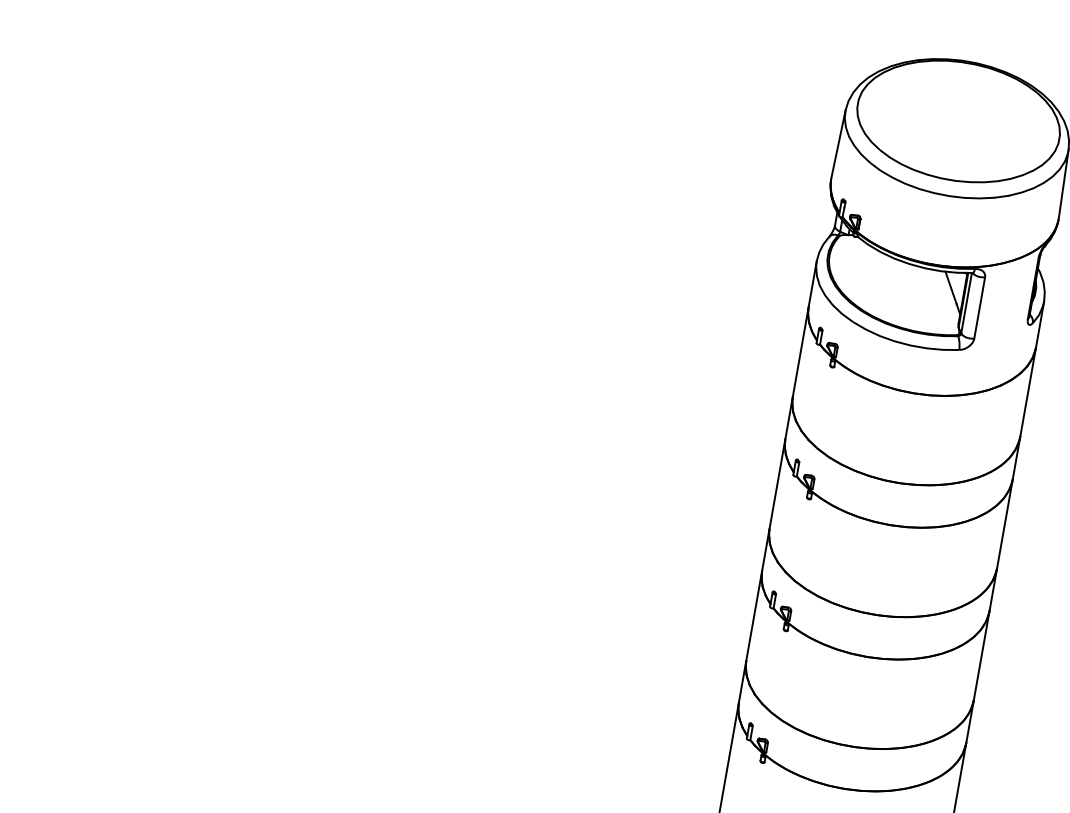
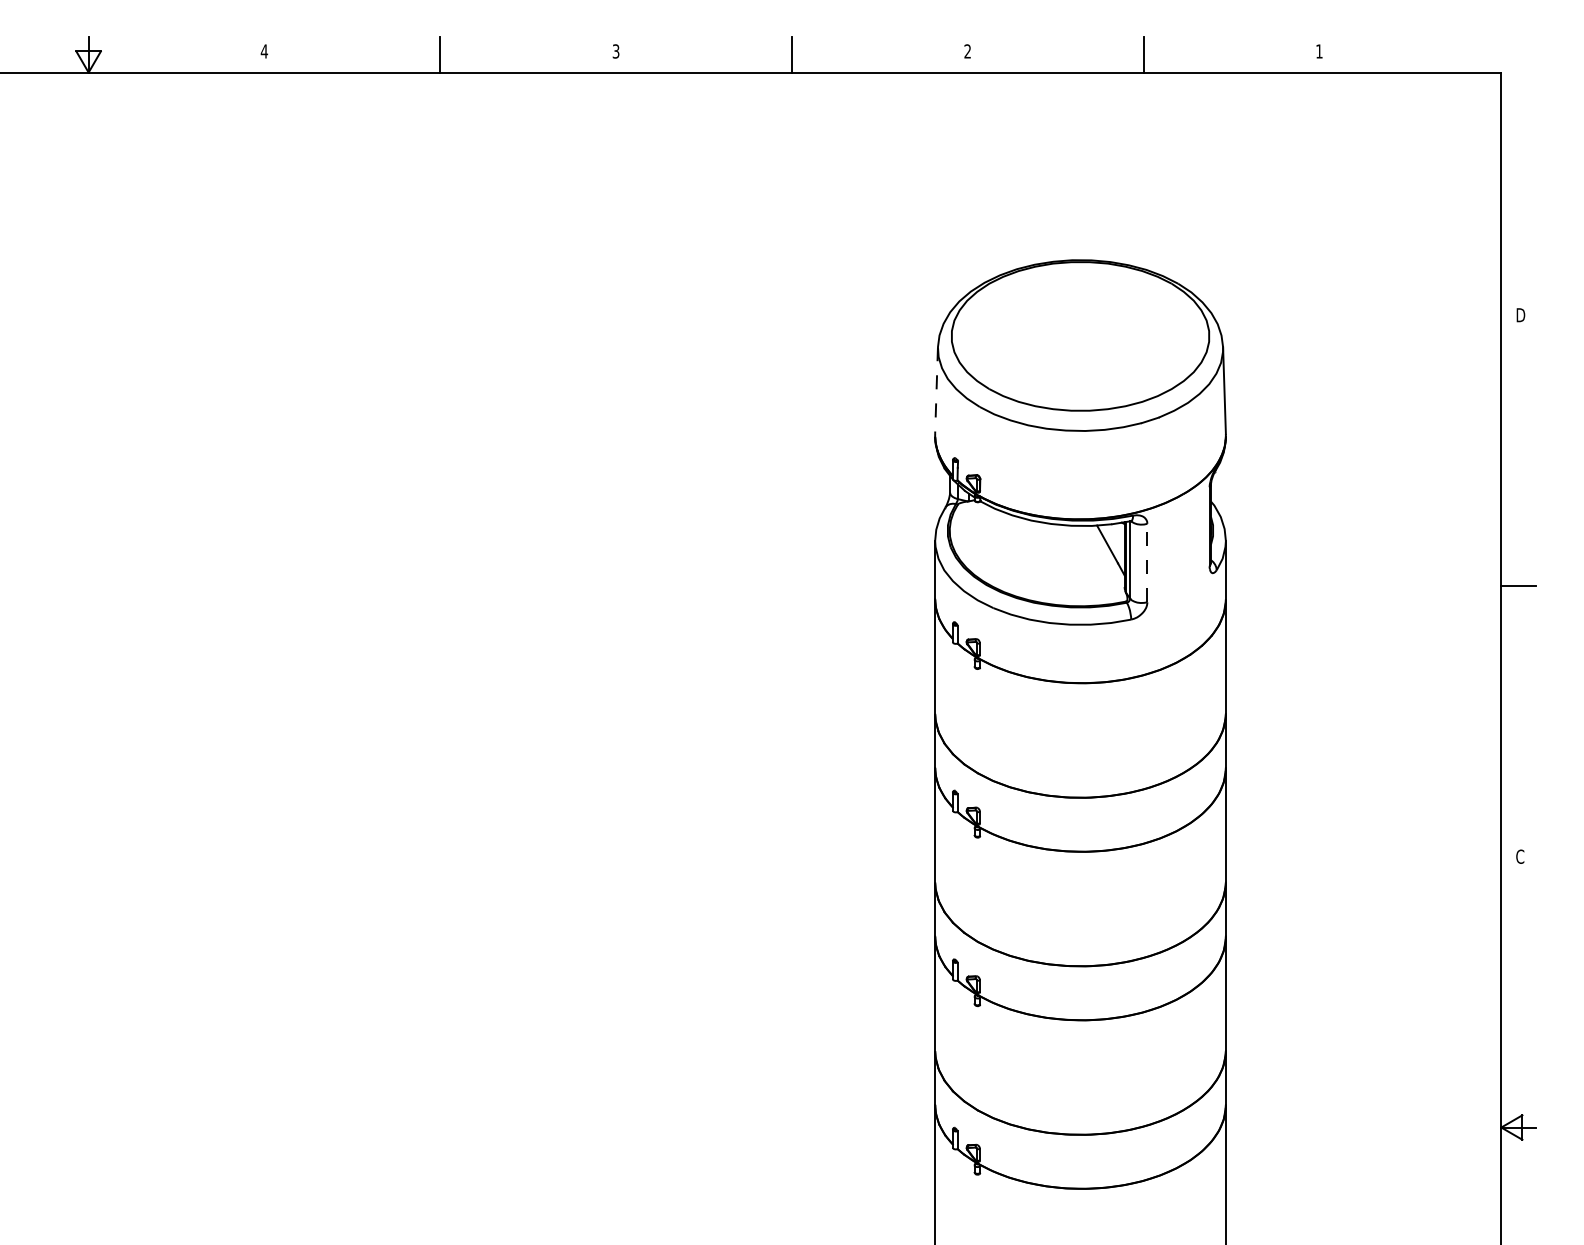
line: (838, 144) -> (936, 391), solid -> dashed
line: (979, 307) -> (1147, 562), solid -> dashed

